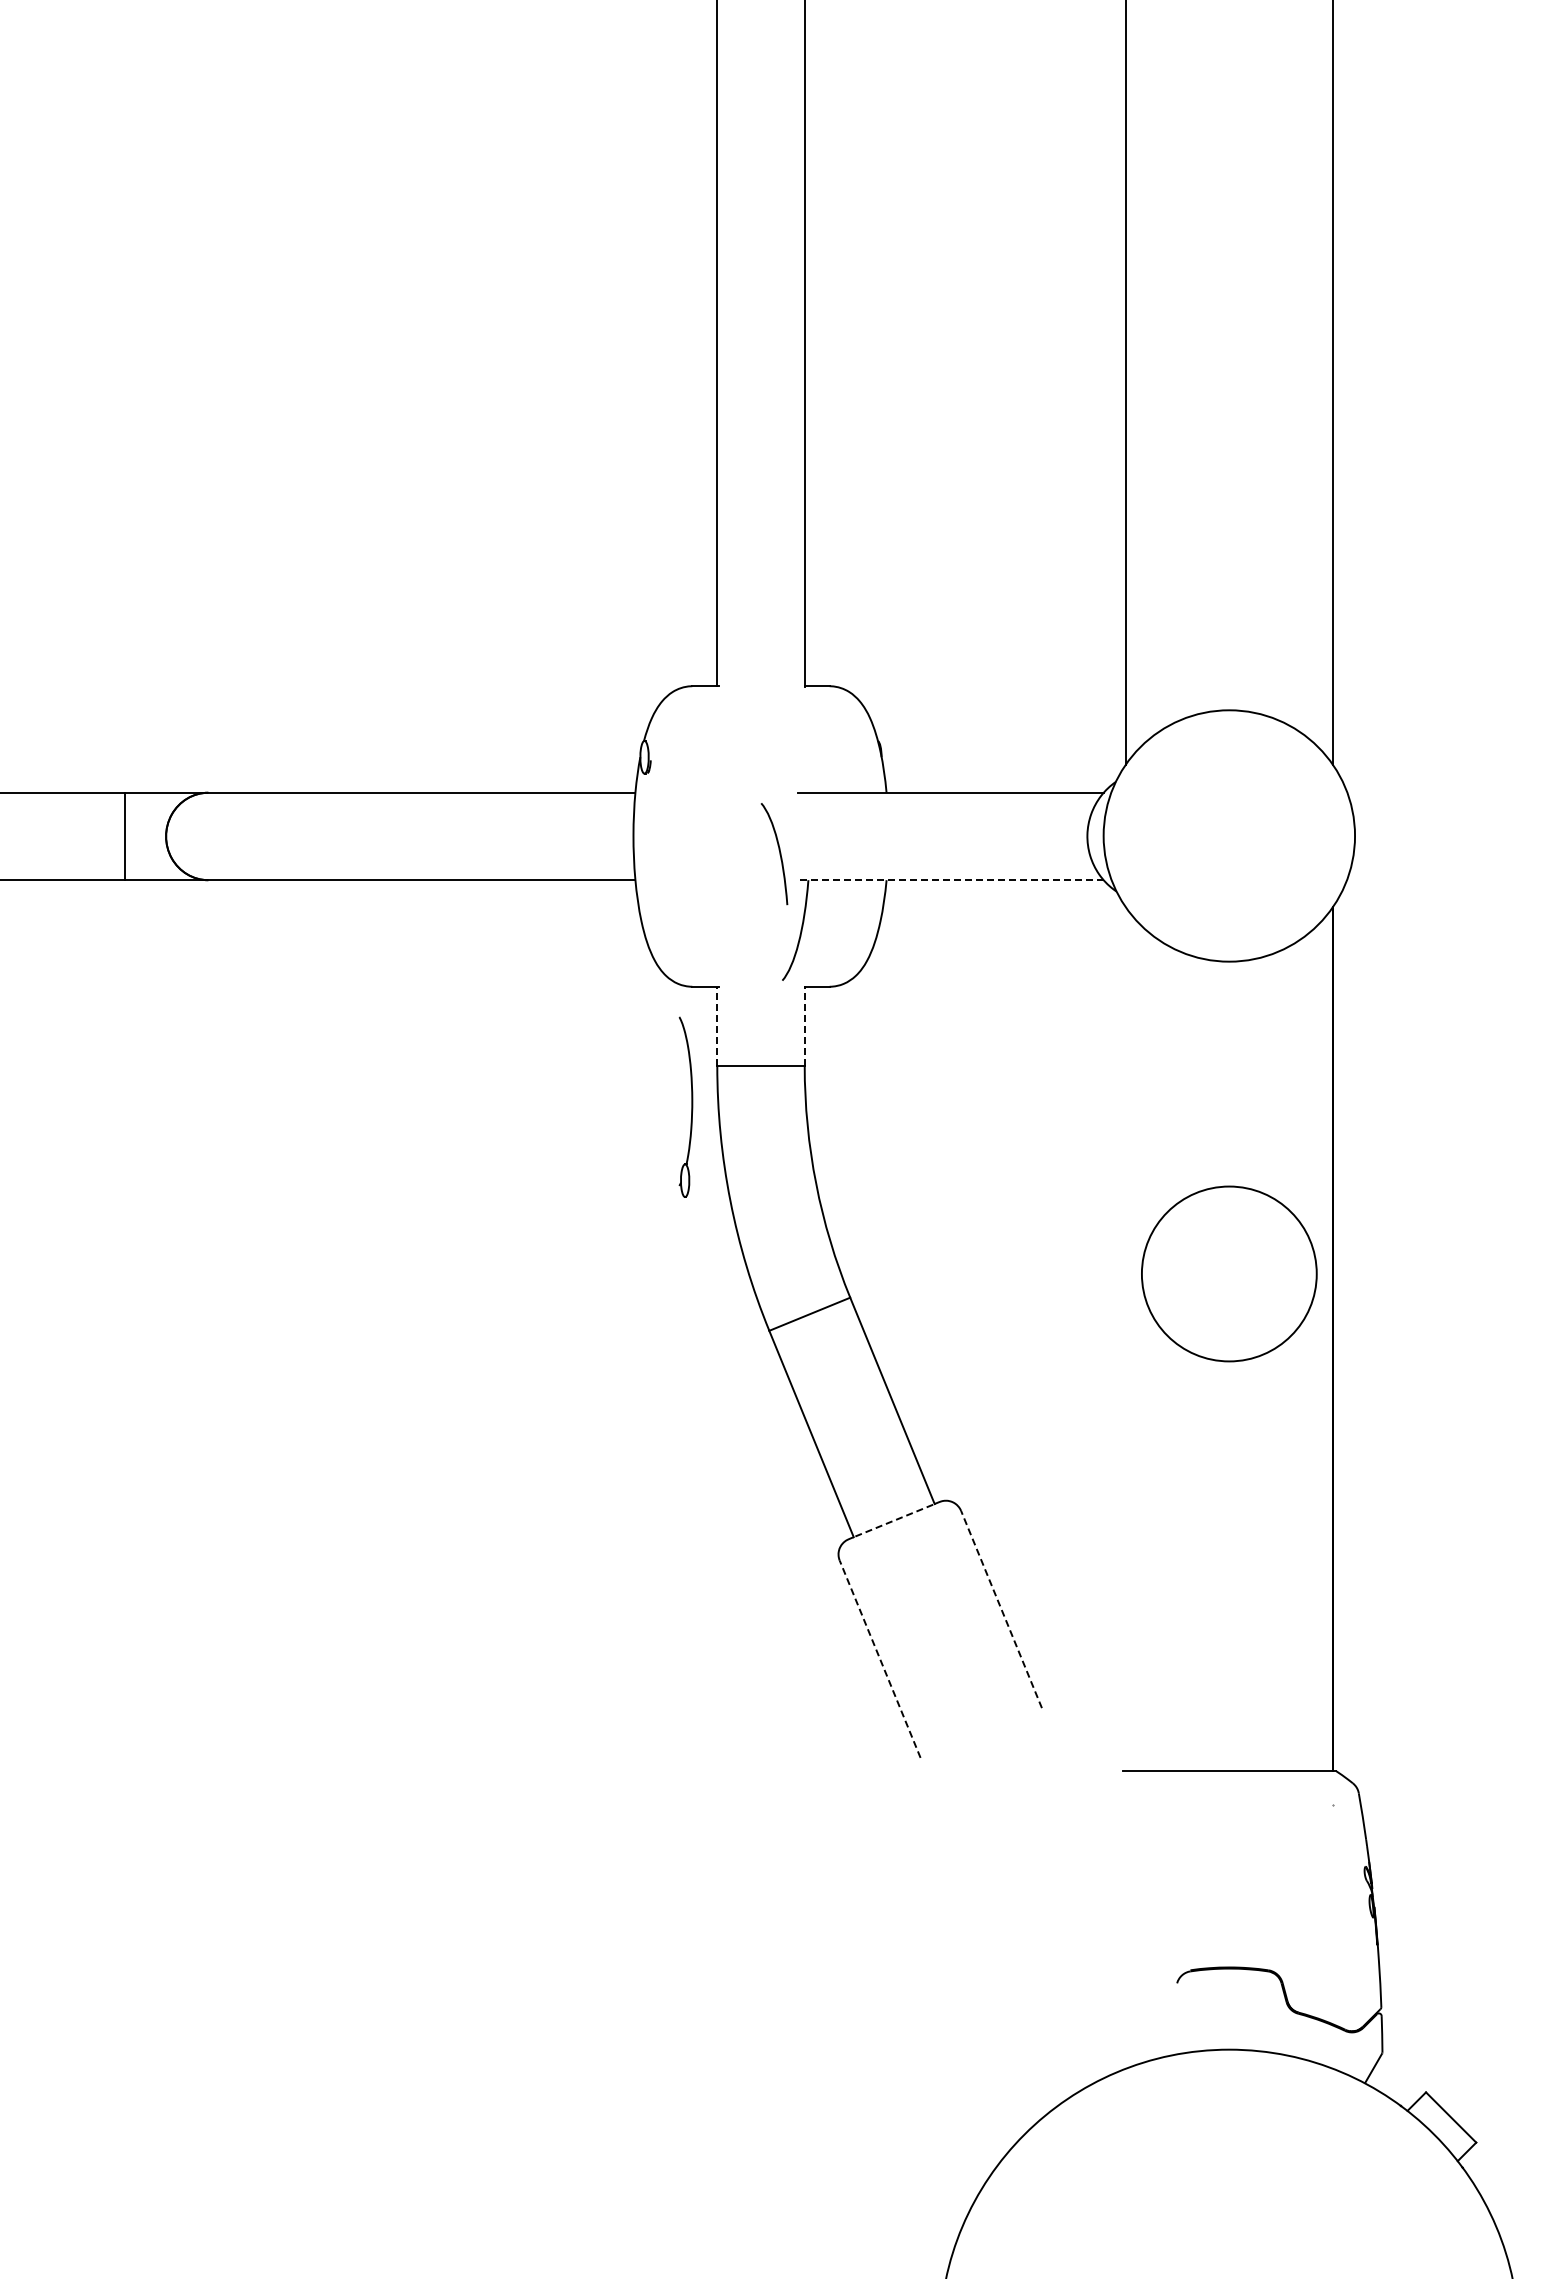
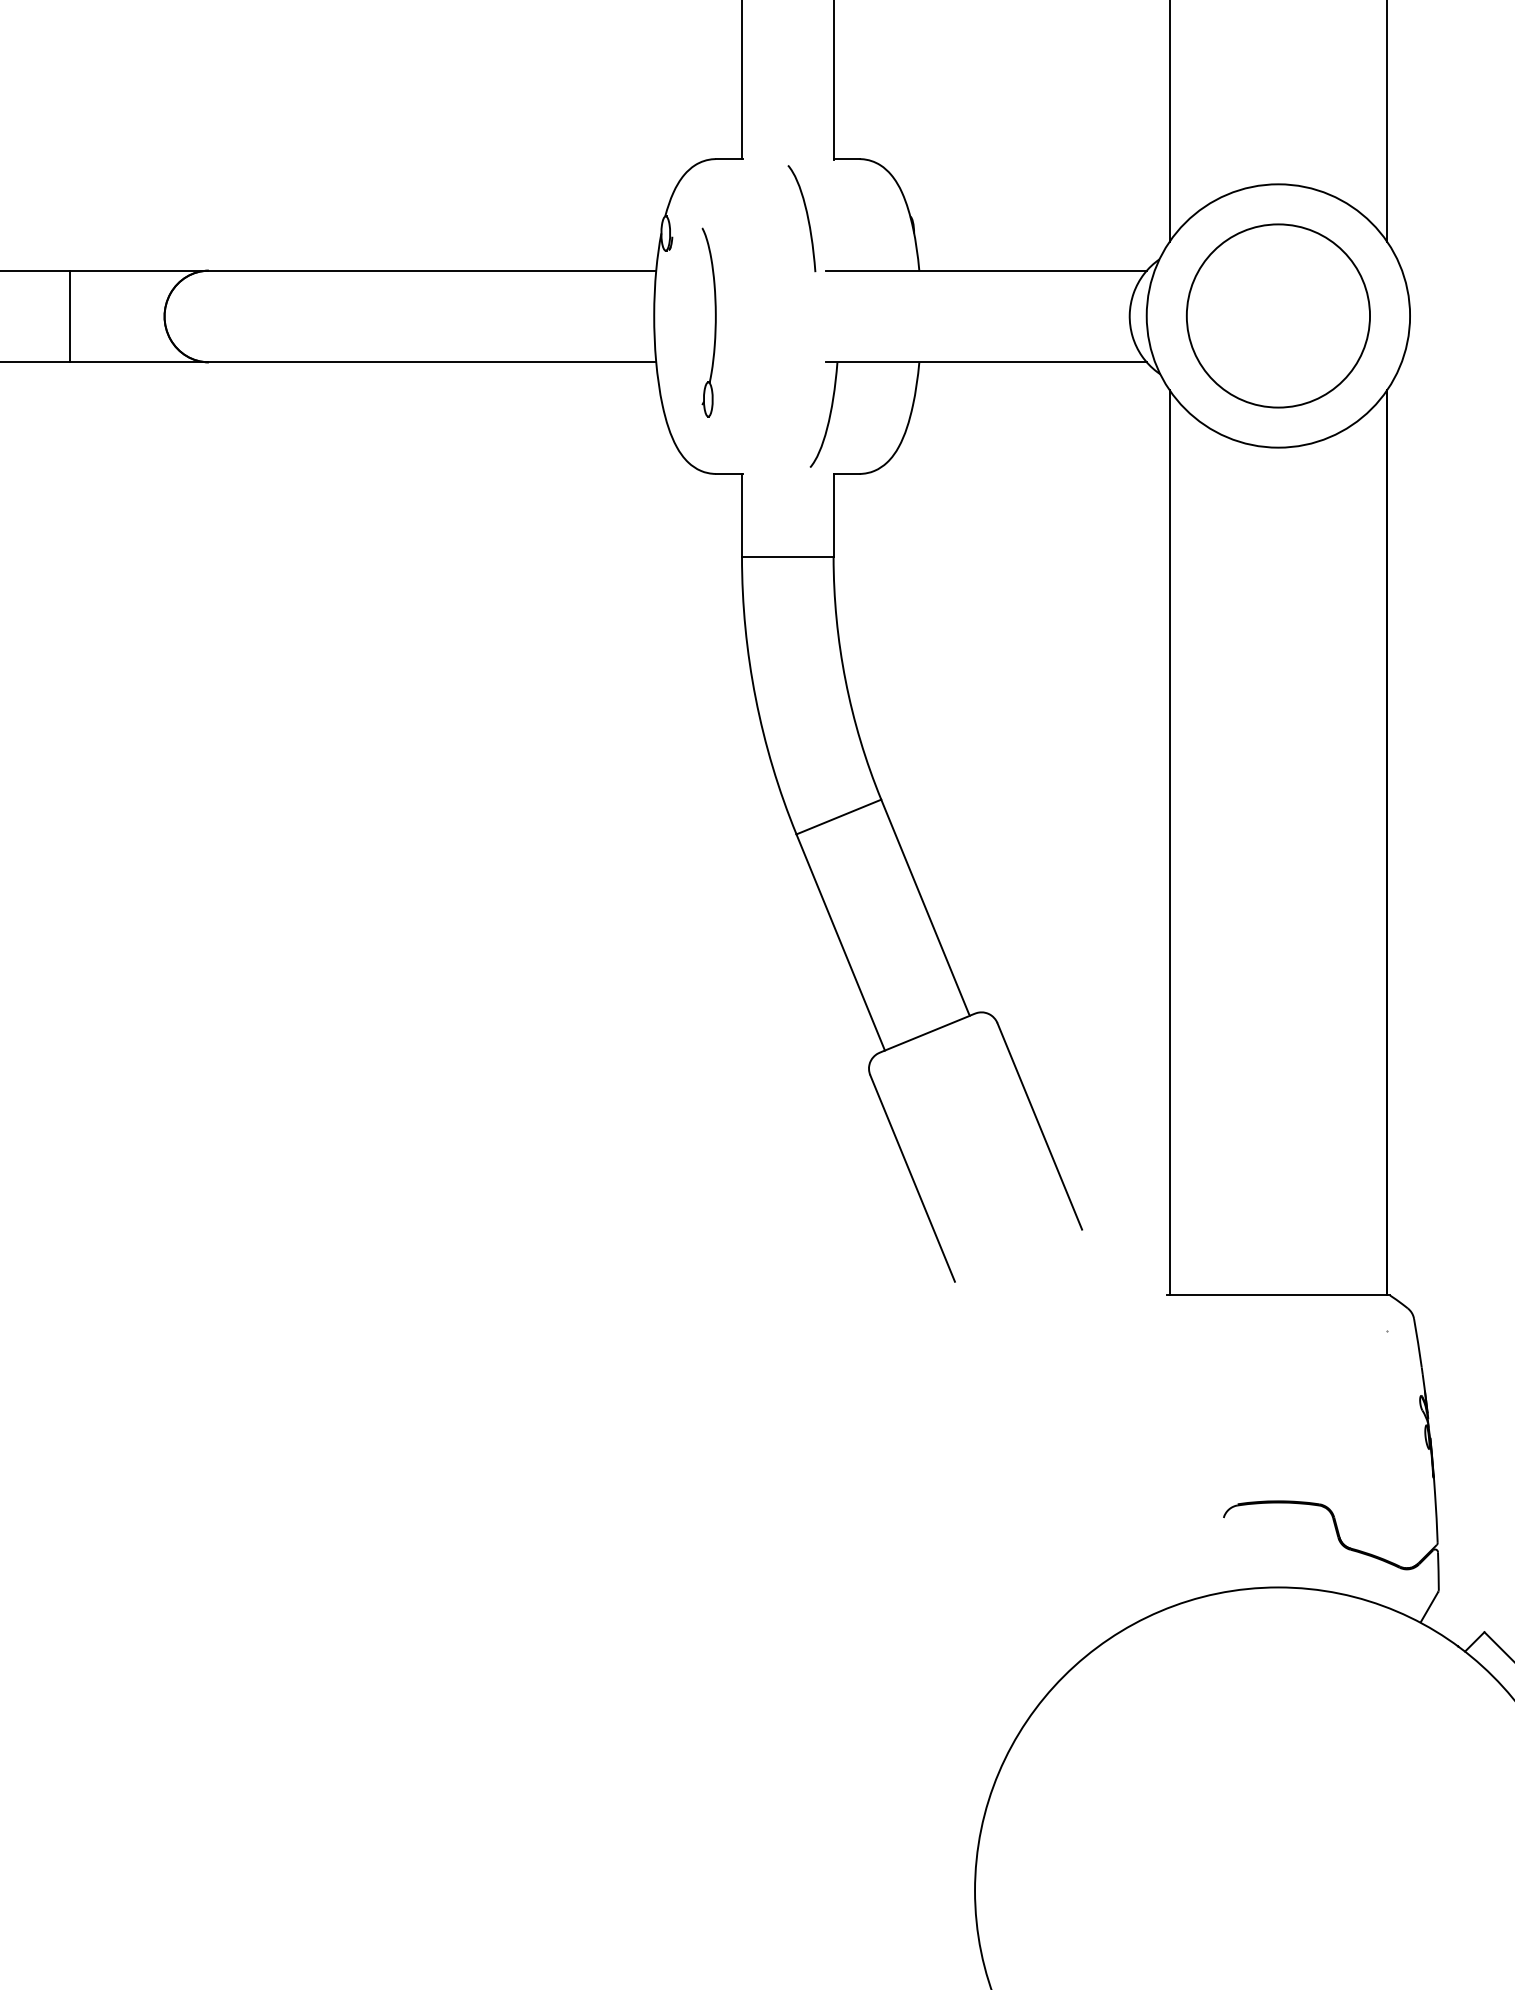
line: (125, 836) -> (70, 316), moved
curve: (779, 854) -> (807, 219), moved
line: (950, 880) -> (986, 362), dashed -> solid
line: (717, 1026) -> (742, 515), dashed -> solid
line: (804, 1026) -> (833, 515), dashed -> solid
part: (685, 1106) -> (708, 321), moved
circle: (1229, 1273) -> (1278, 315), moved
line: (1125, 1338) -> (1169, 842), added
line: (893, 1520) -> (926, 1033), dashed -> solid
line: (1001, 1609) -> (1039, 1126), dashed -> solid
line: (880, 1659) -> (912, 1178), dashed -> solid

